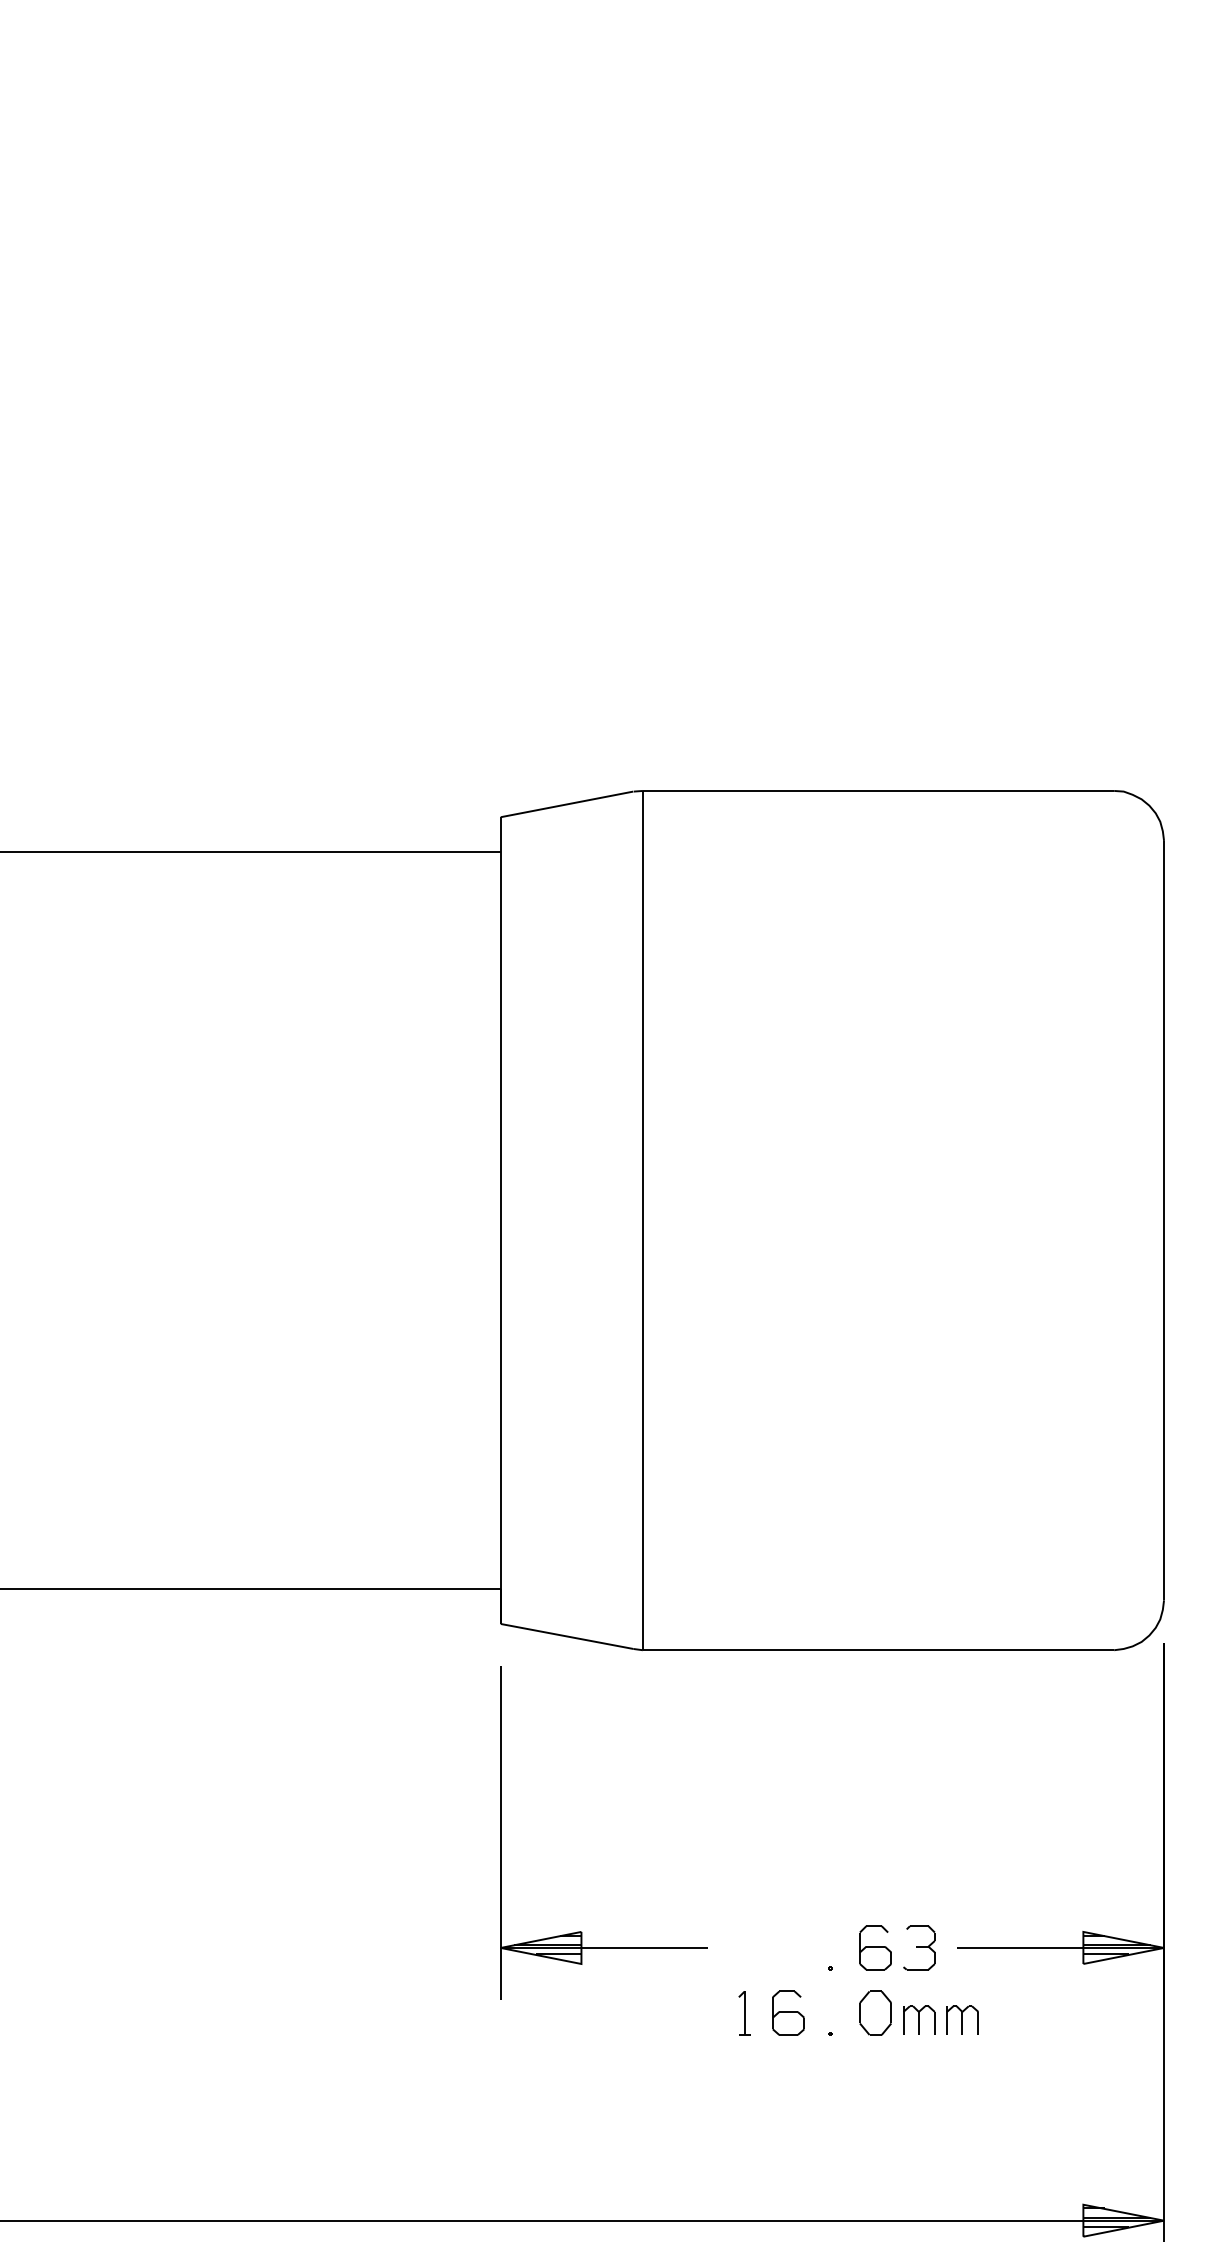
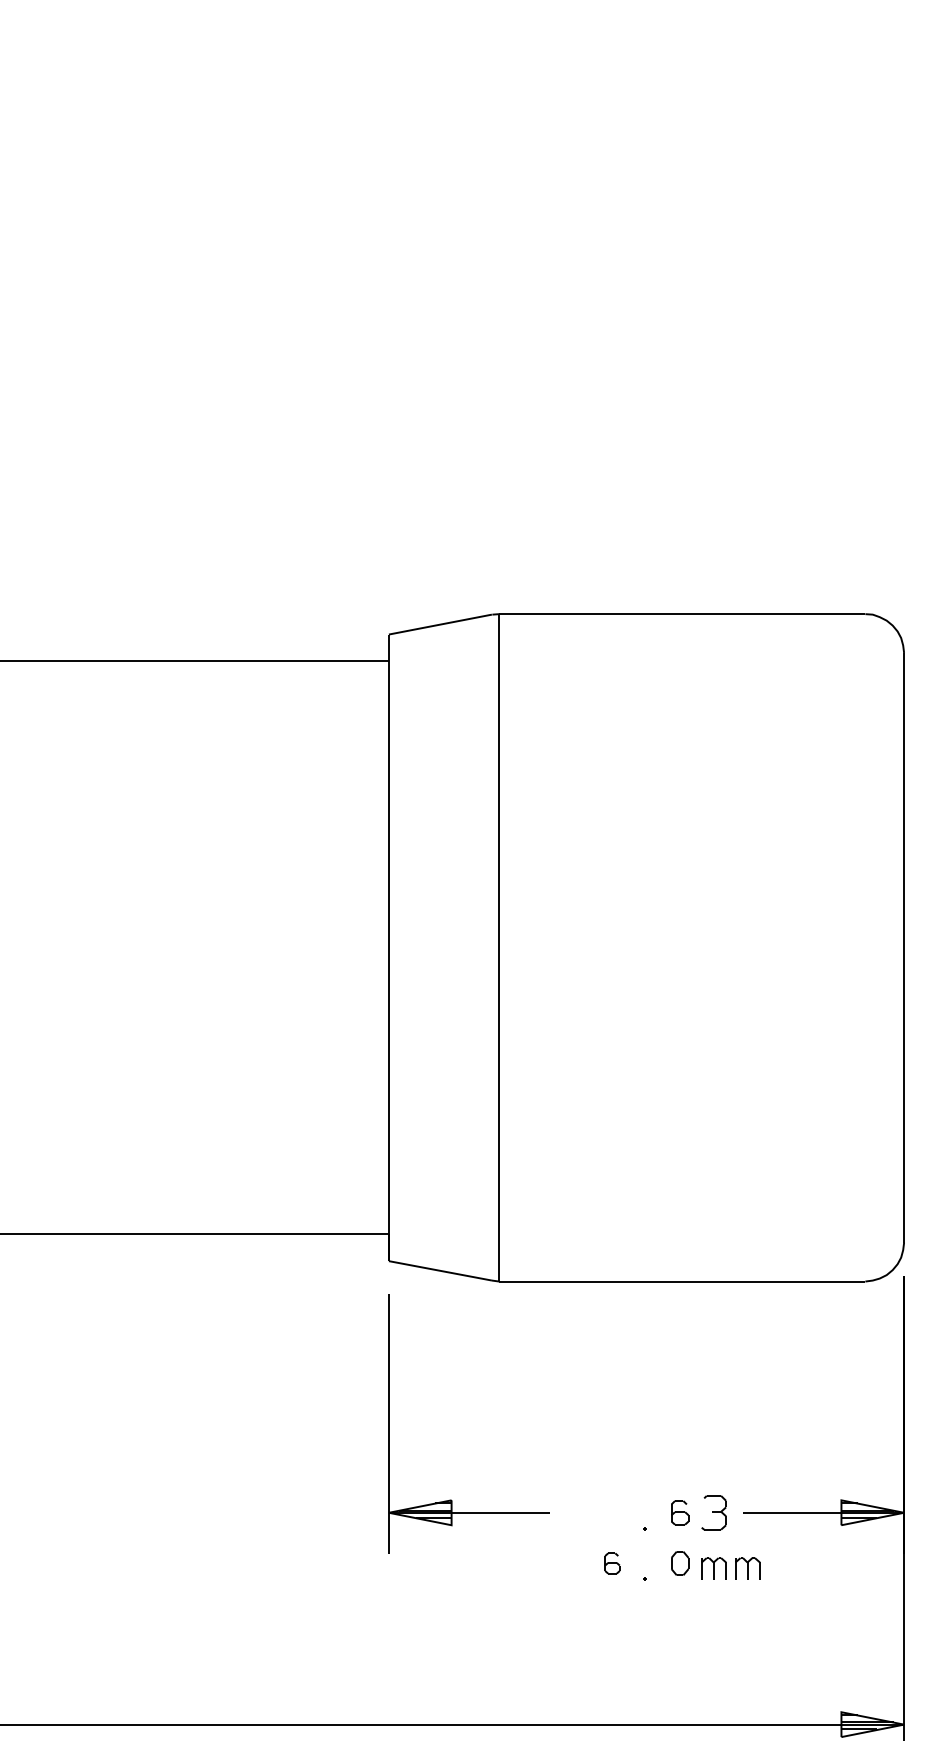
part: (874, 1947) -> (679, 1512), size x0.7
part: (743, 2013) -> (577, 1563), removed
part: (788, 2013) -> (612, 1563), size x0.6
part: (874, 2013) -> (679, 1563), size x0.7

